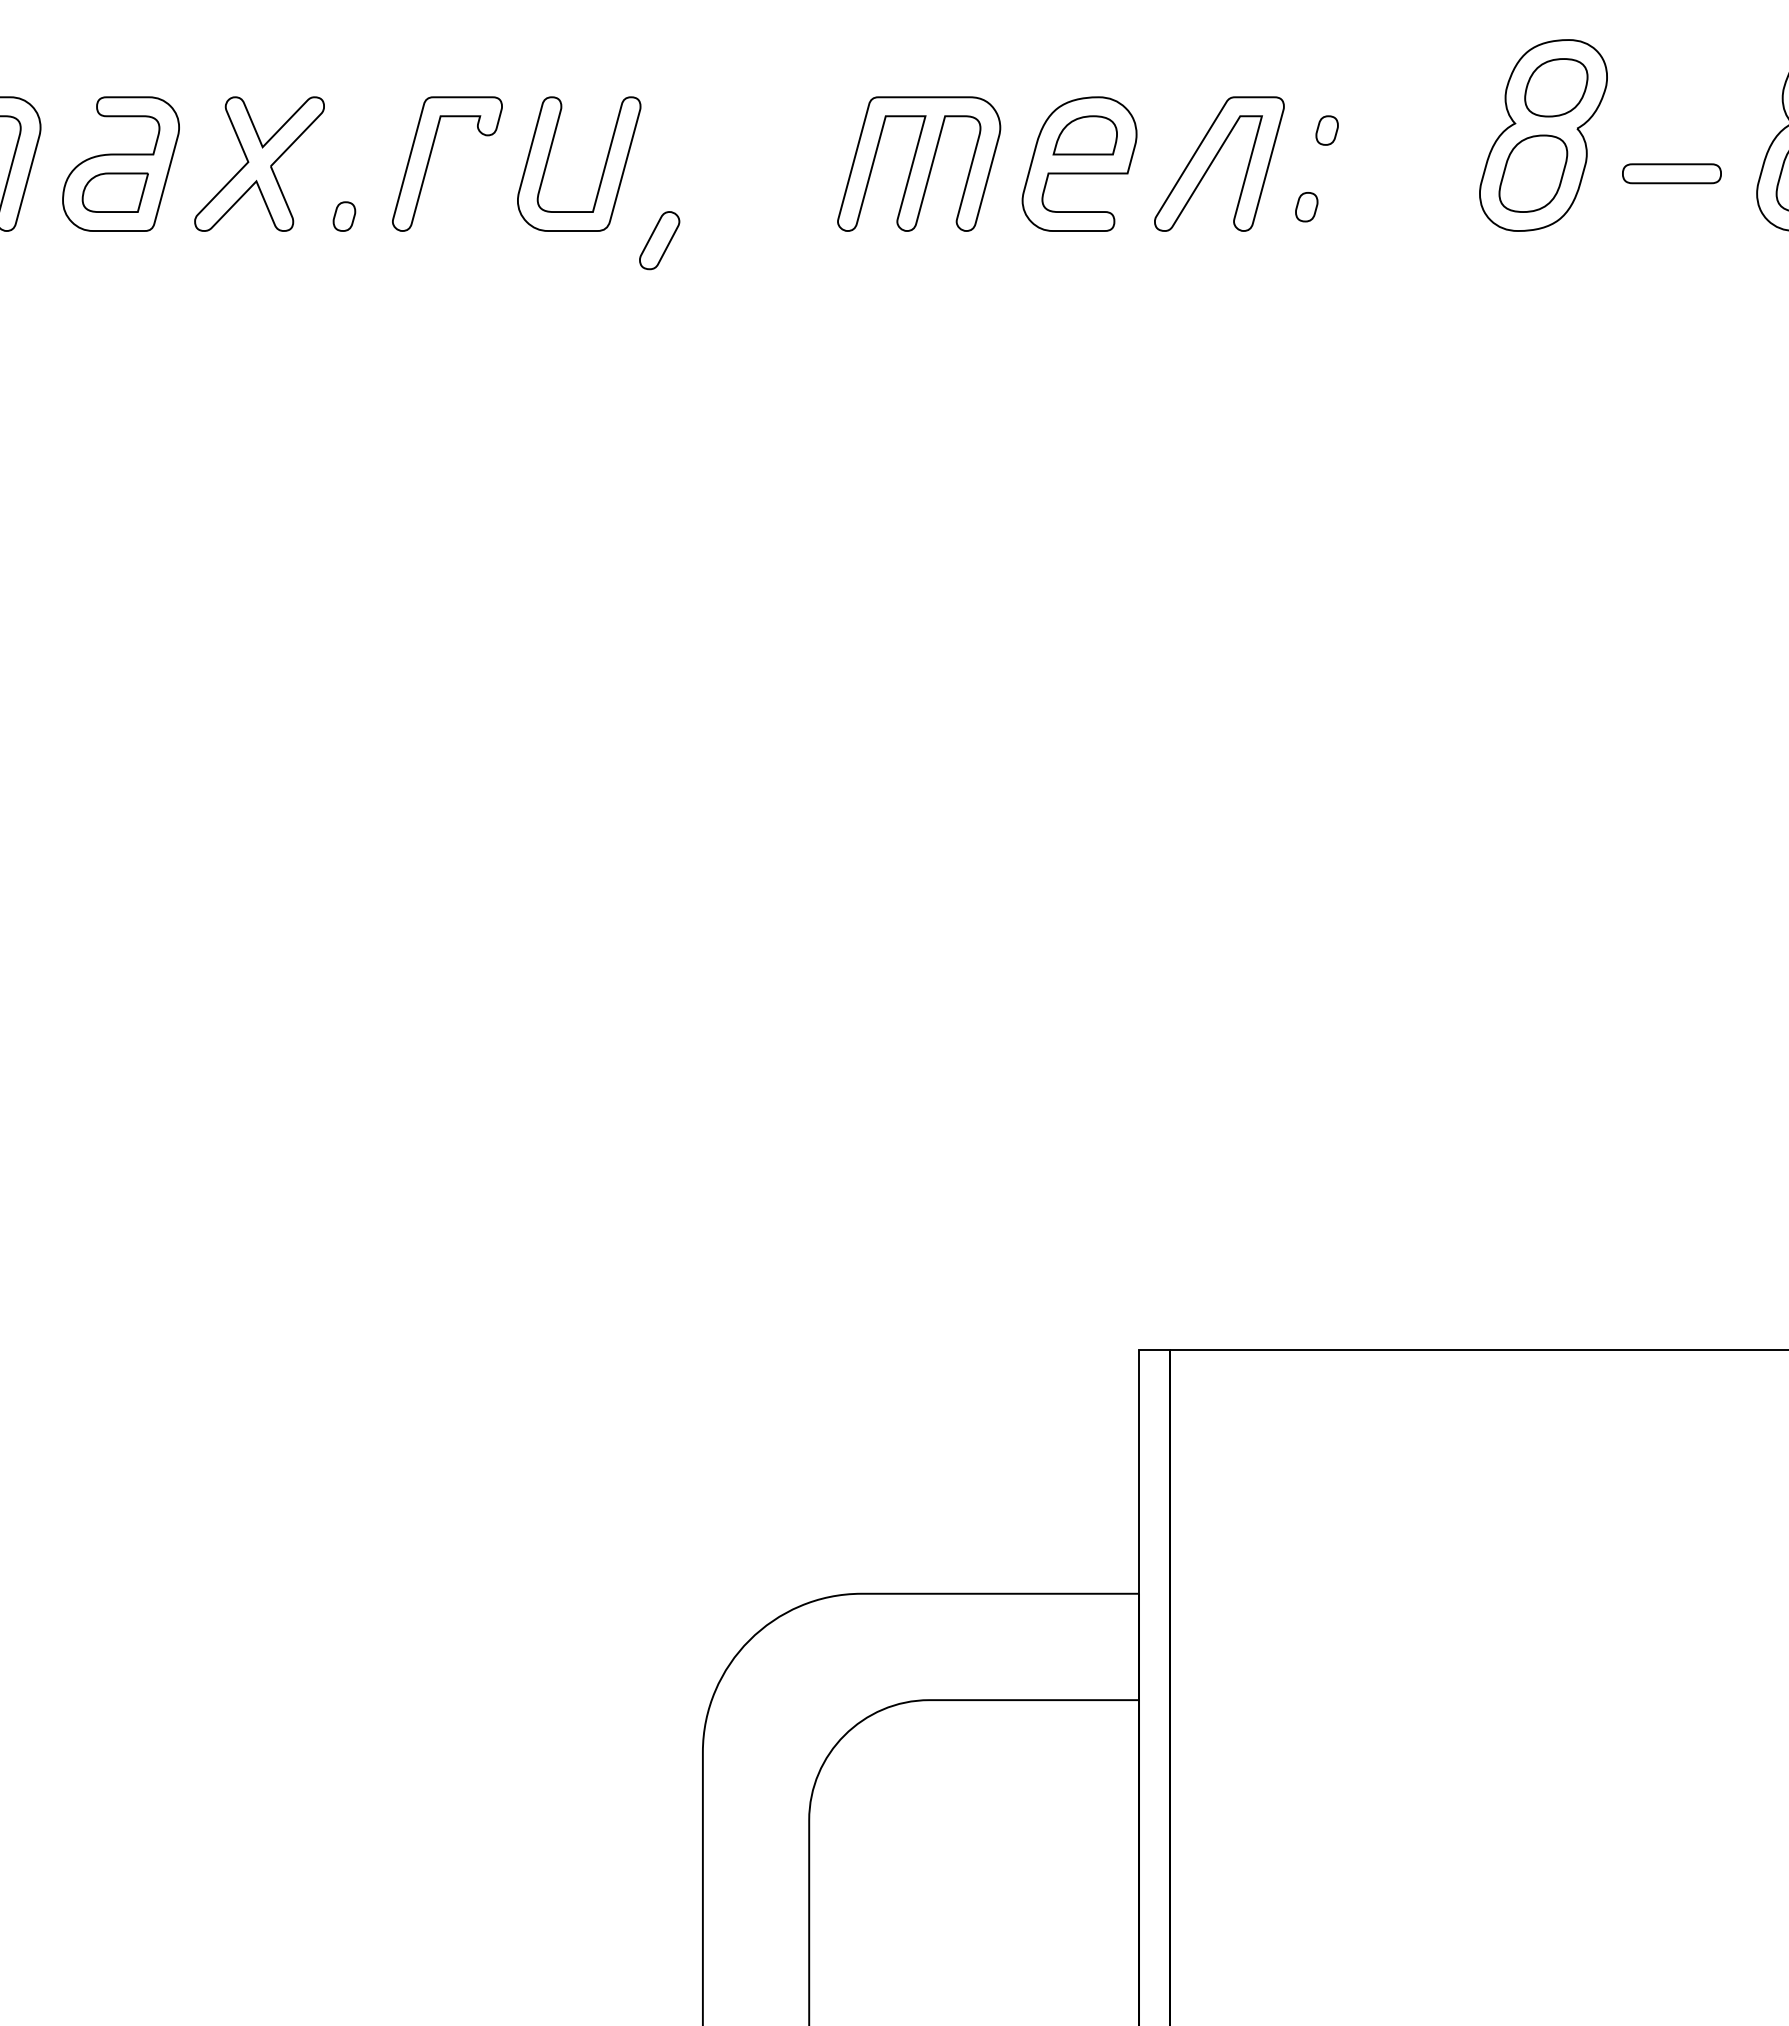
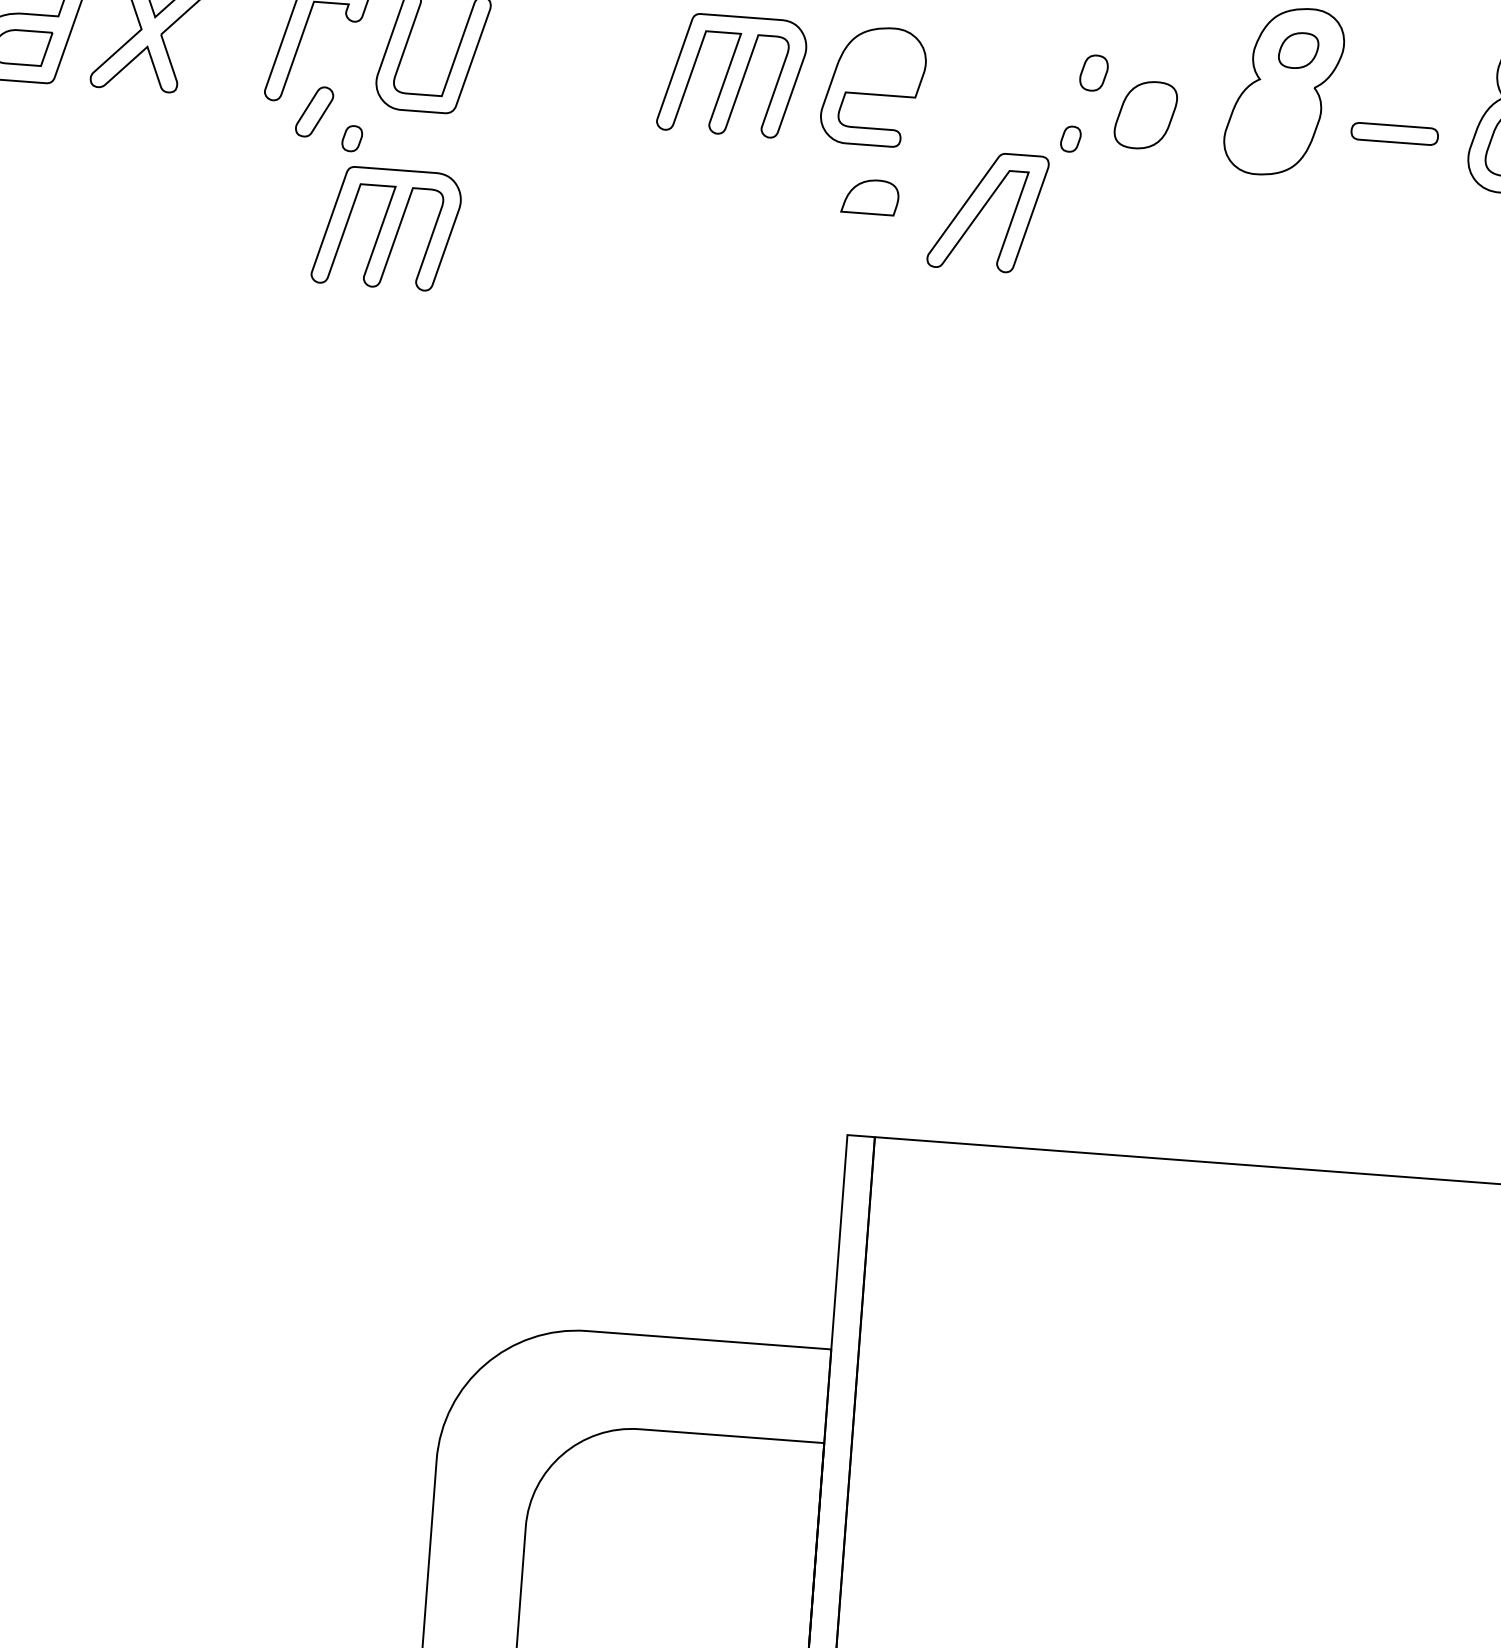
part: (1556, 87) -> (1298, 50), size x0.7
part: (1326, 130) -> (1093, 72), size x1.4
part: (1084, 135) -> (869, 196), moved
part: (1219, 163) -> (988, 211), moved
part: (1533, 173) -> (1145, 115), moved
part: (344, 216) -> (352, 138), moved
part: (659, 240) -> (314, 111), moved
part: (542, 365) -> (387, 228), added

